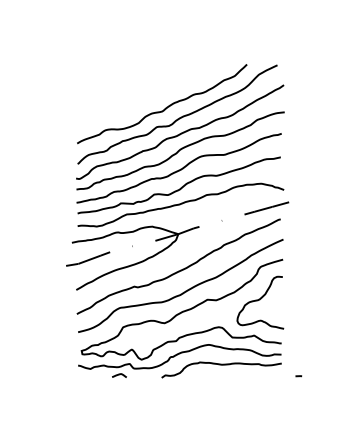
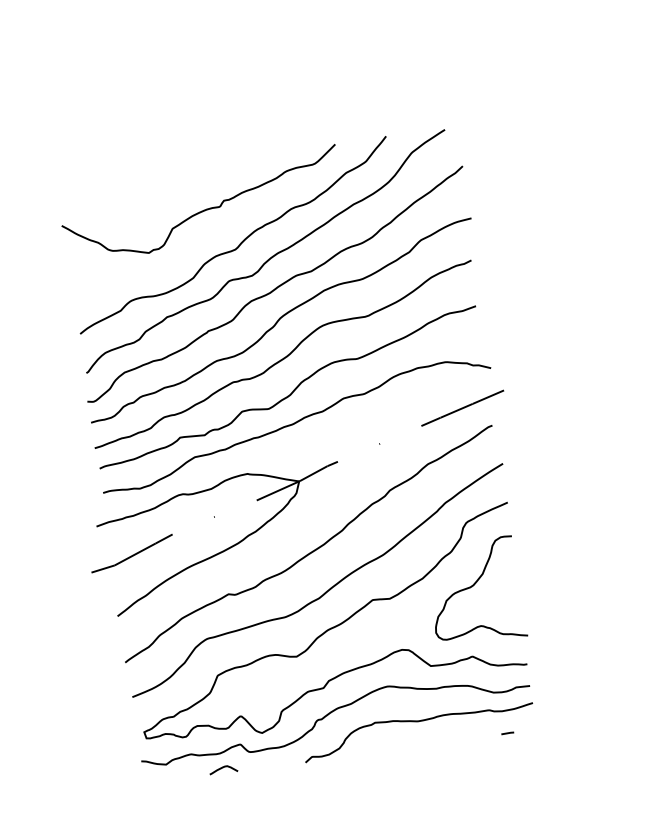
curve: (148, 88) -> (202, 208), added
line: (298, 376) -> (507, 733), moved

